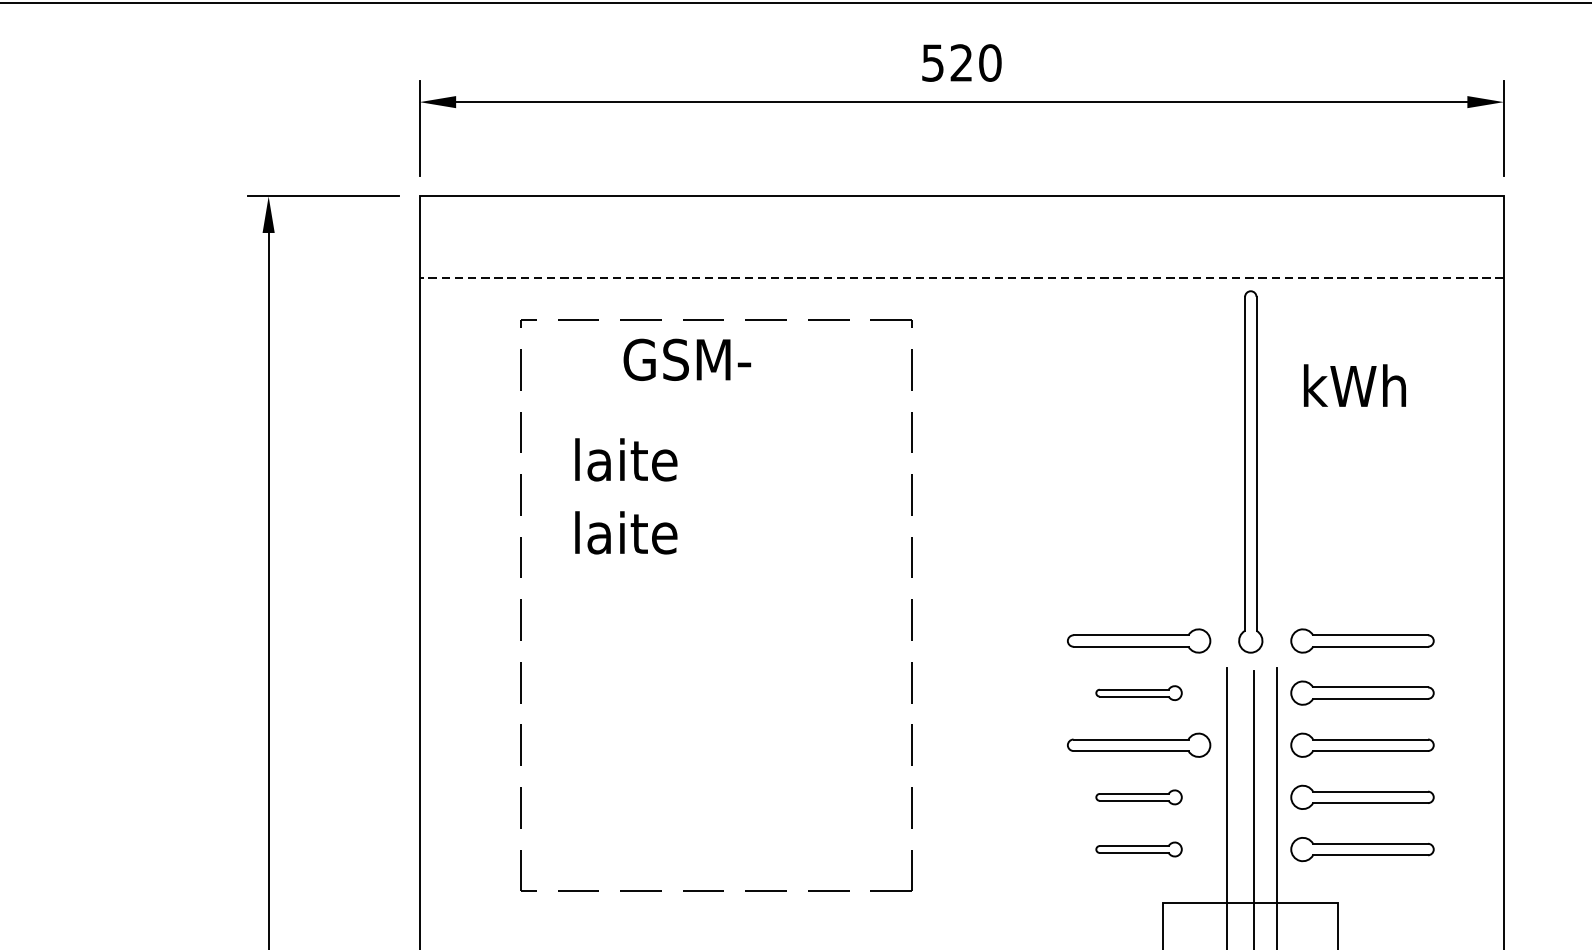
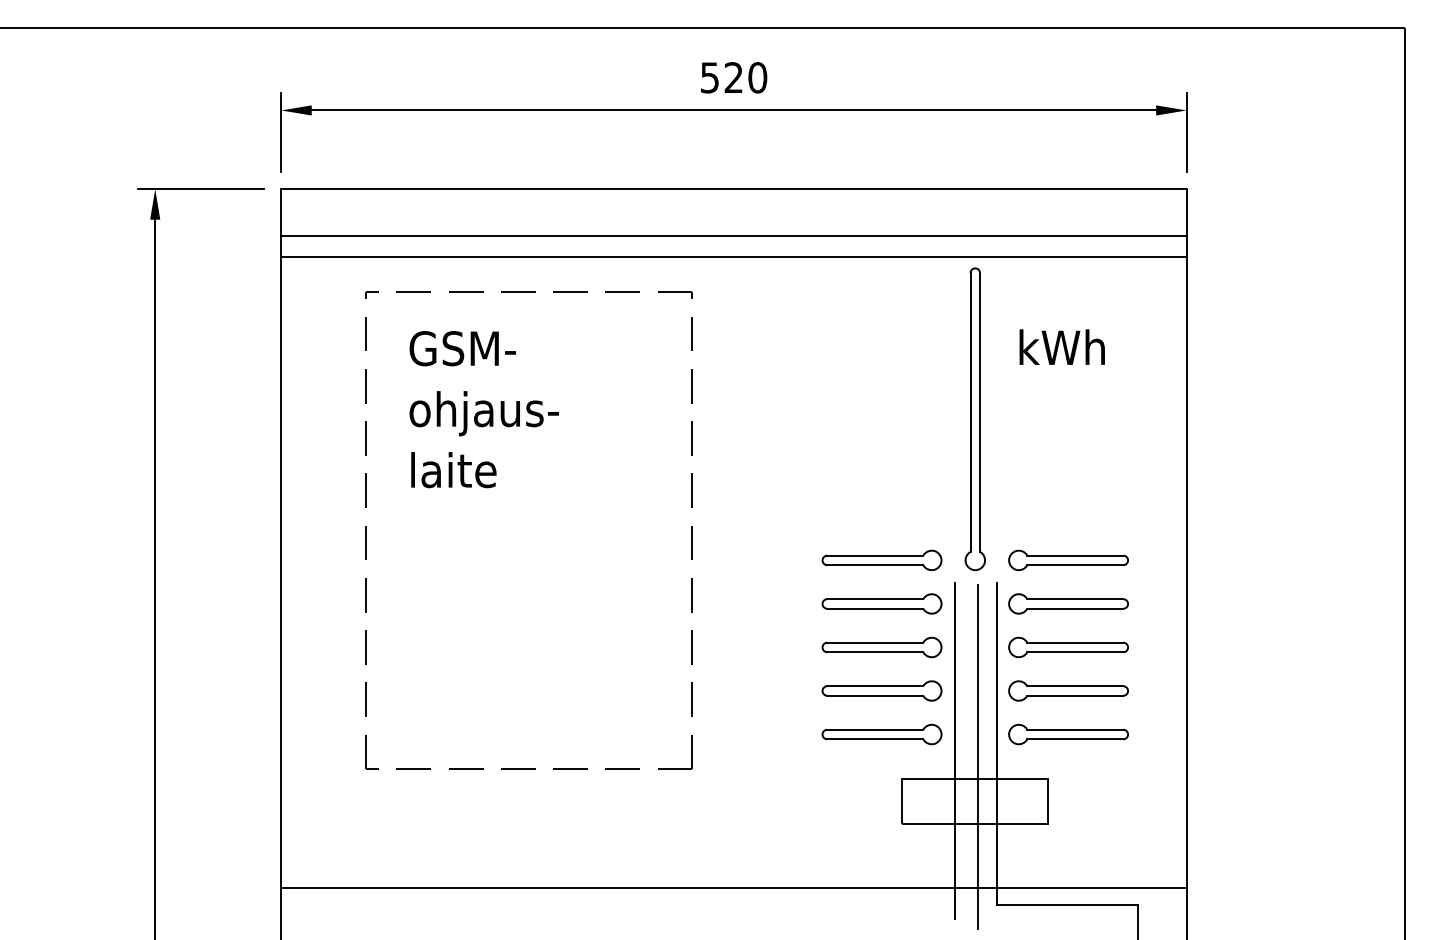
line: (961, 253) -> (733, 236), added
line: (961, 278) -> (733, 257), dashed -> solid
text: (686, 359) -> (462, 348), moved
text: (661, 465) -> (483, 413), laite -> ohjaus-
part: (1138, 692) -> (881, 603), size x1.67
part: (1138, 796) -> (881, 690), size x1.67
part: (1138, 849) -> (881, 734), size x1.67

